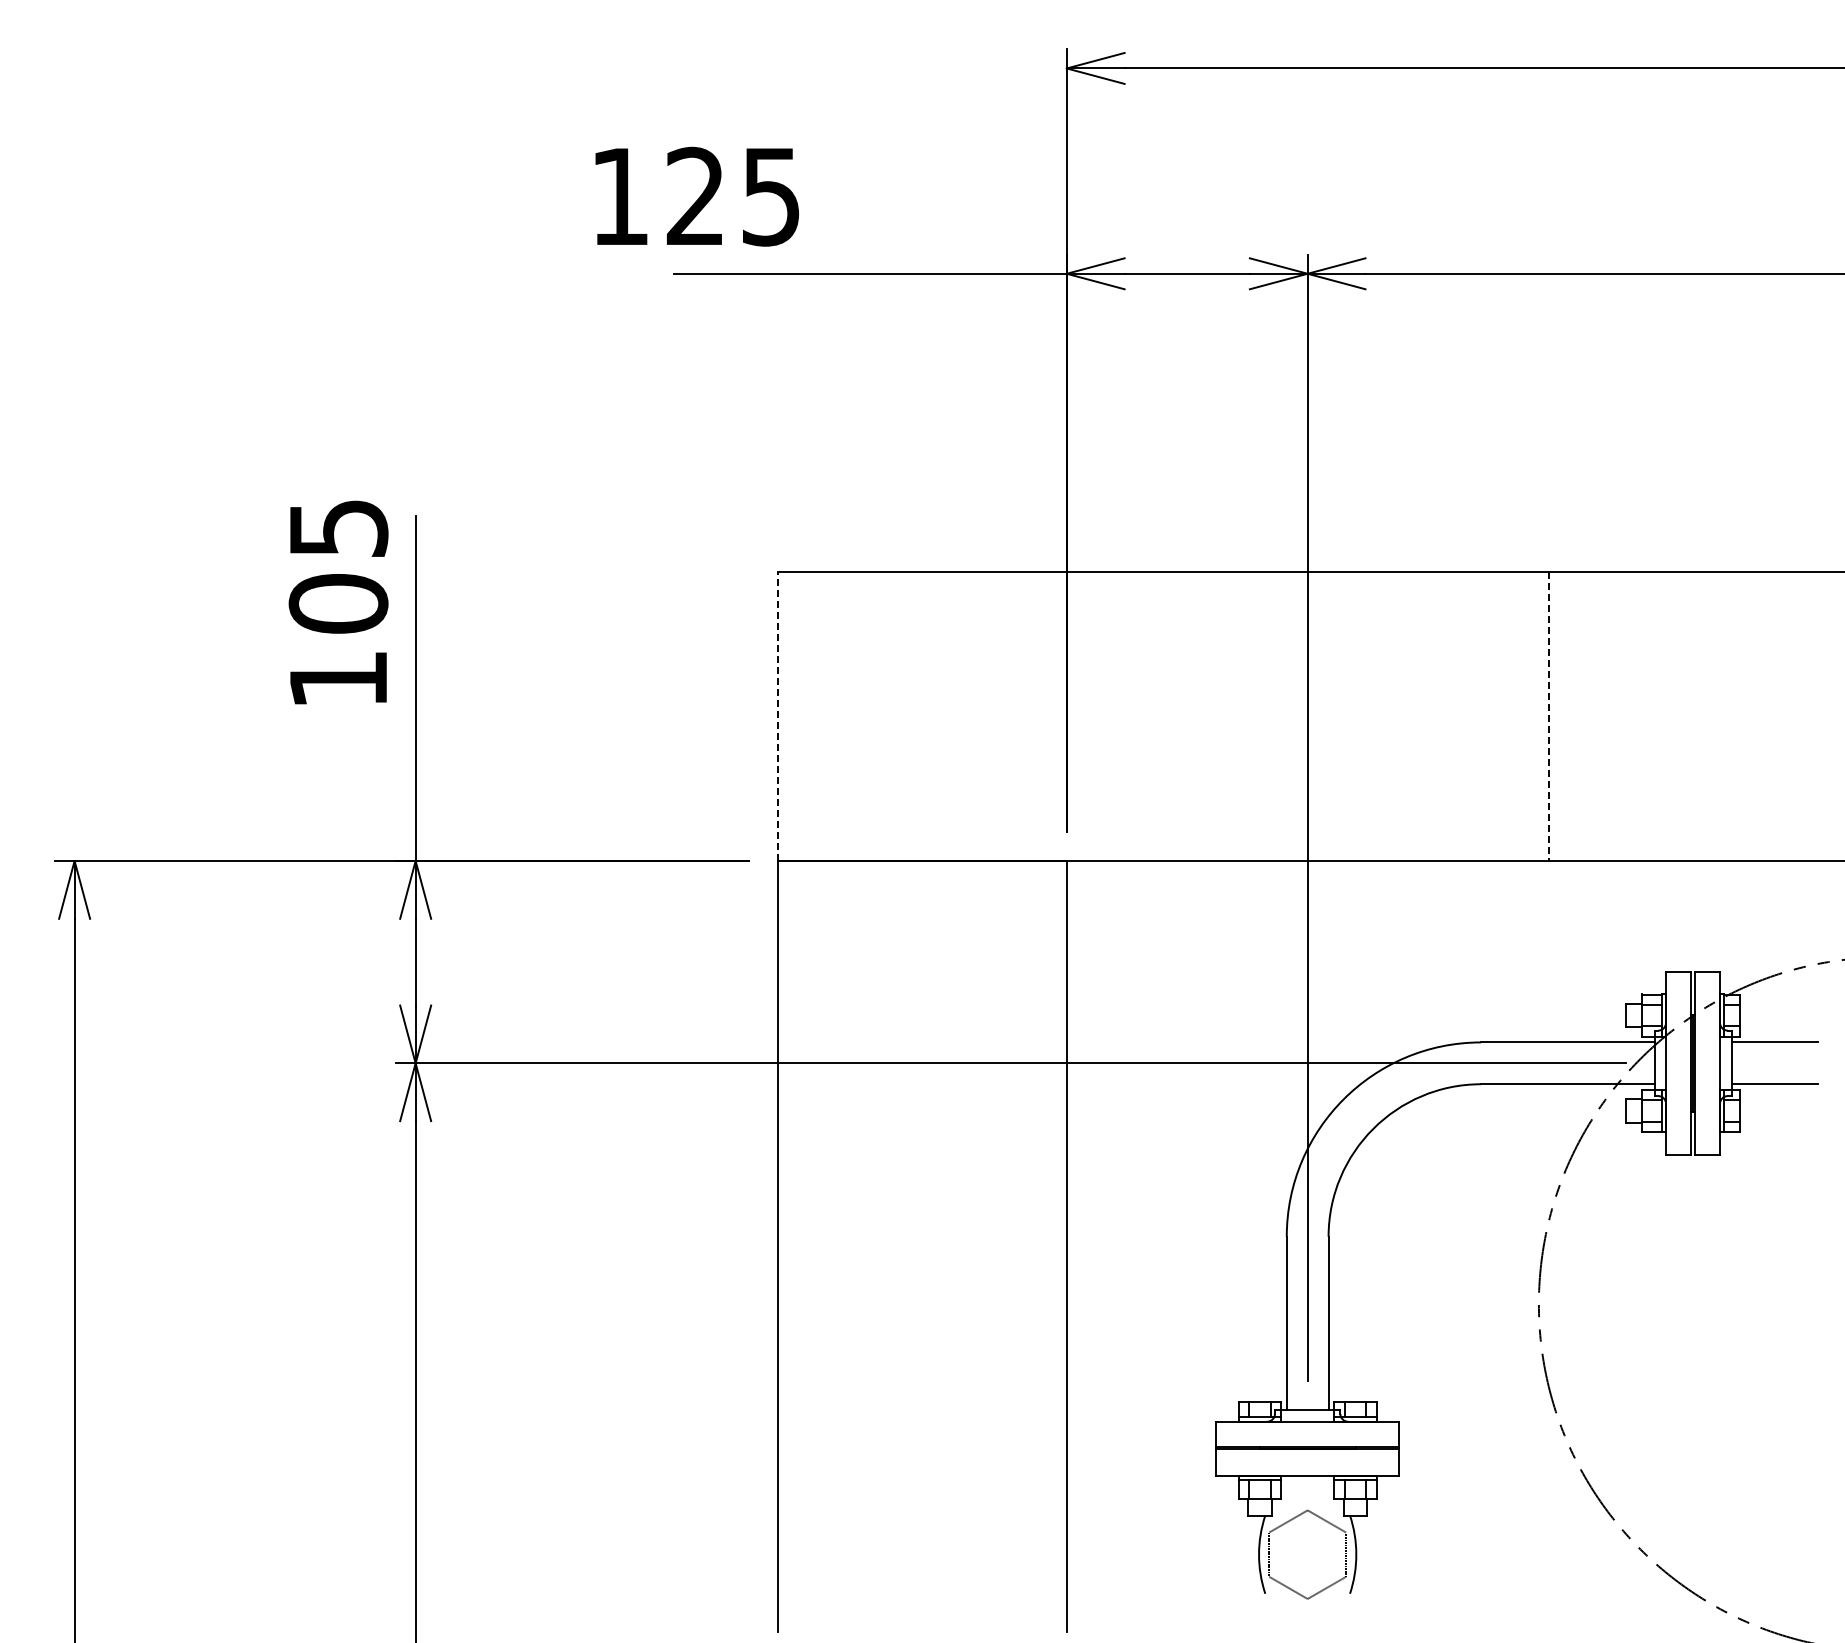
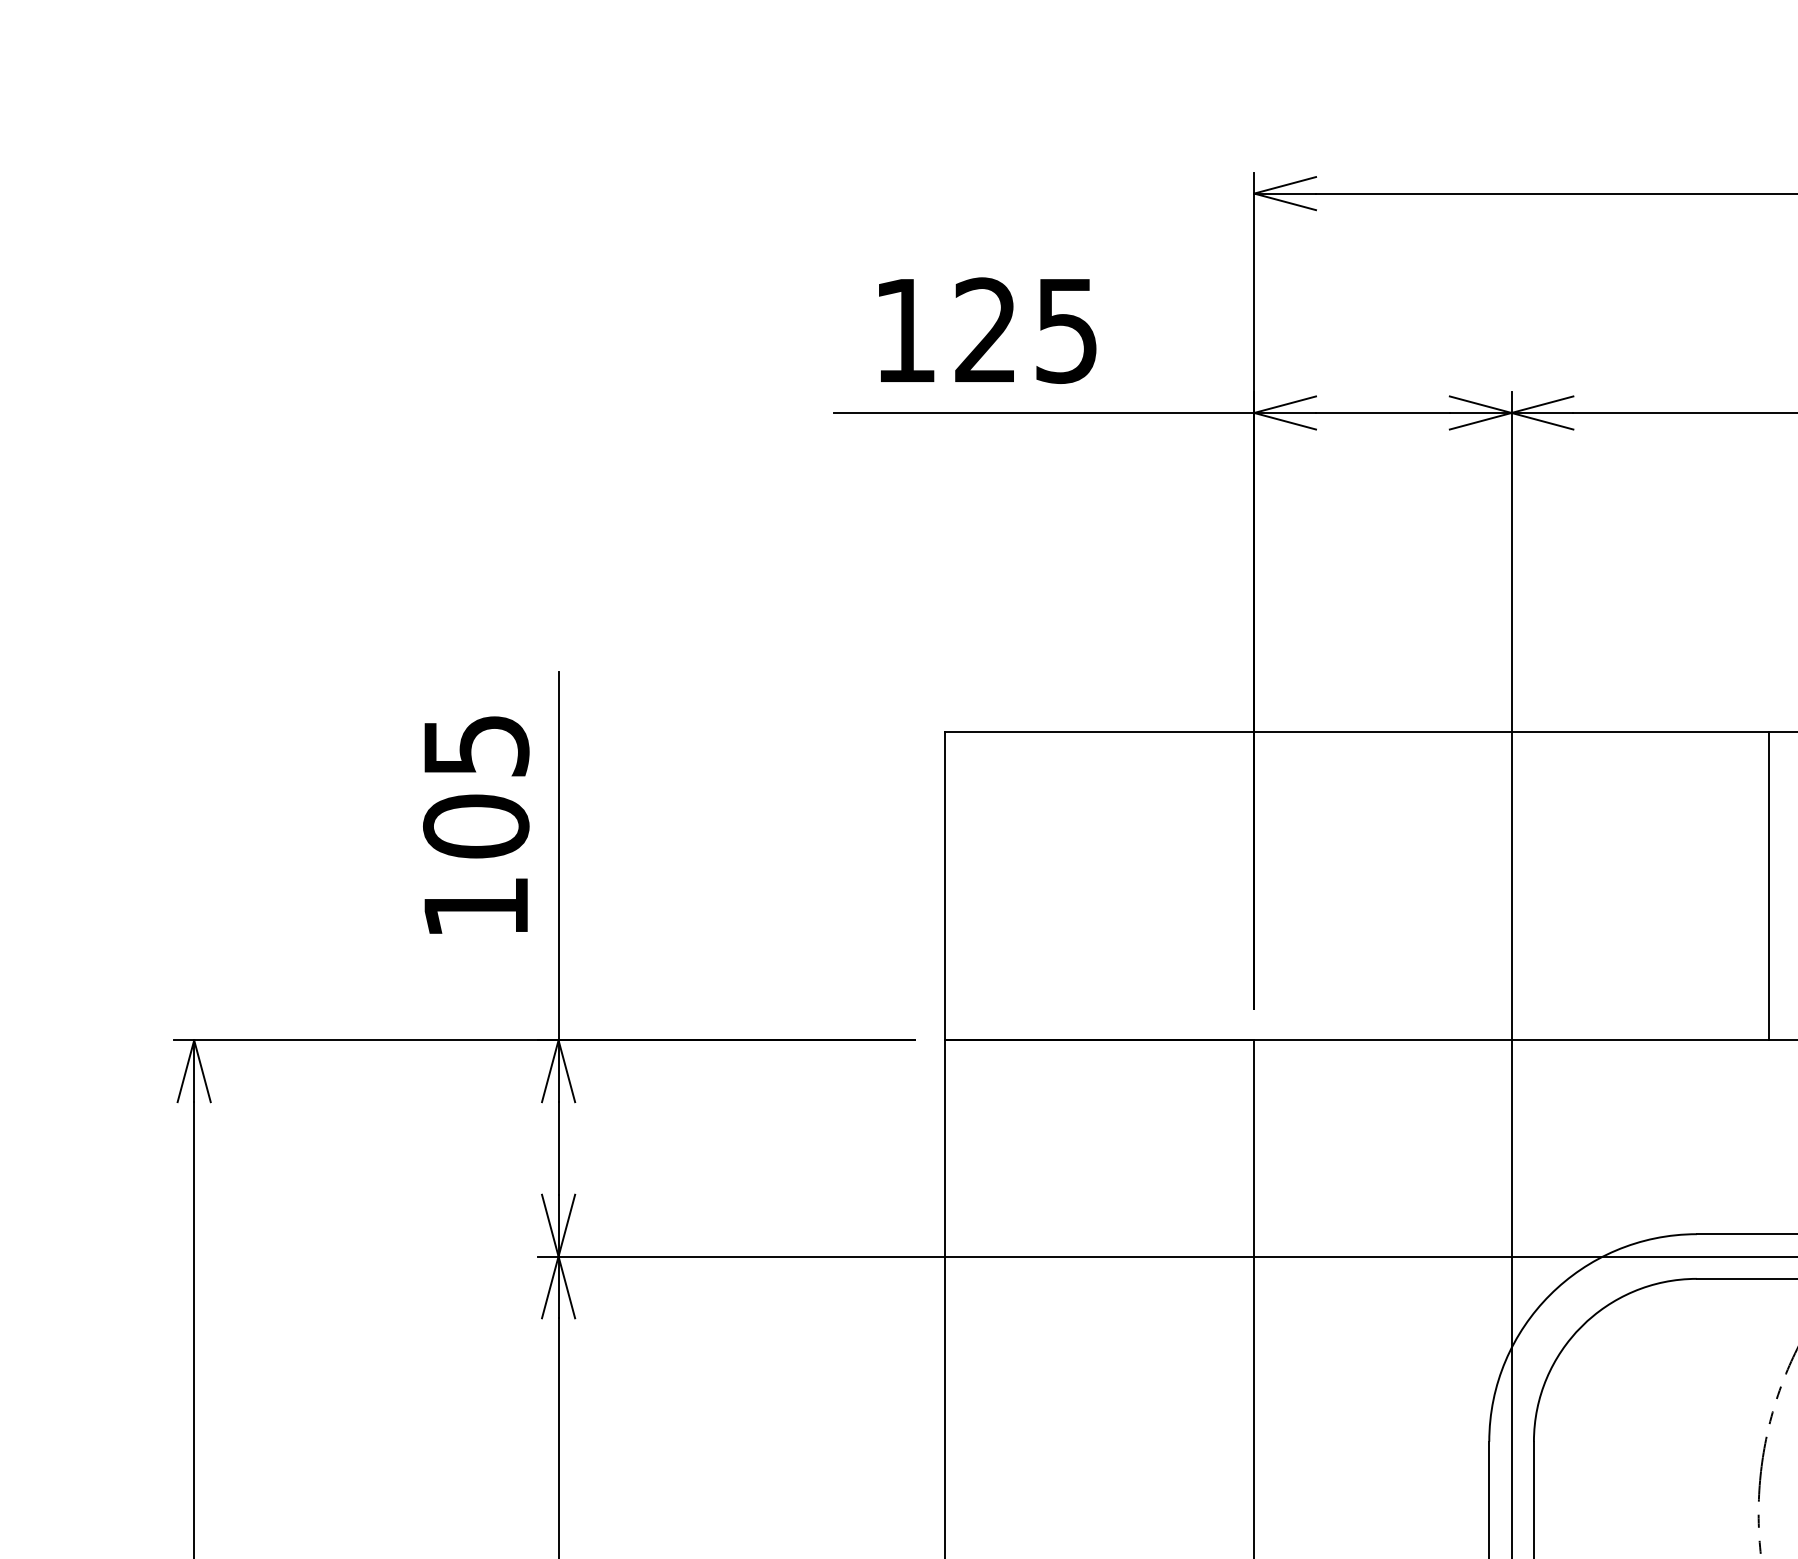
text: (696, 196) -> (986, 330), moved
text: (338, 602) -> (476, 825), moved
line: (777, 716) -> (945, 885), dashed -> solid
line: (1548, 716) -> (1768, 885), dashed -> solid

